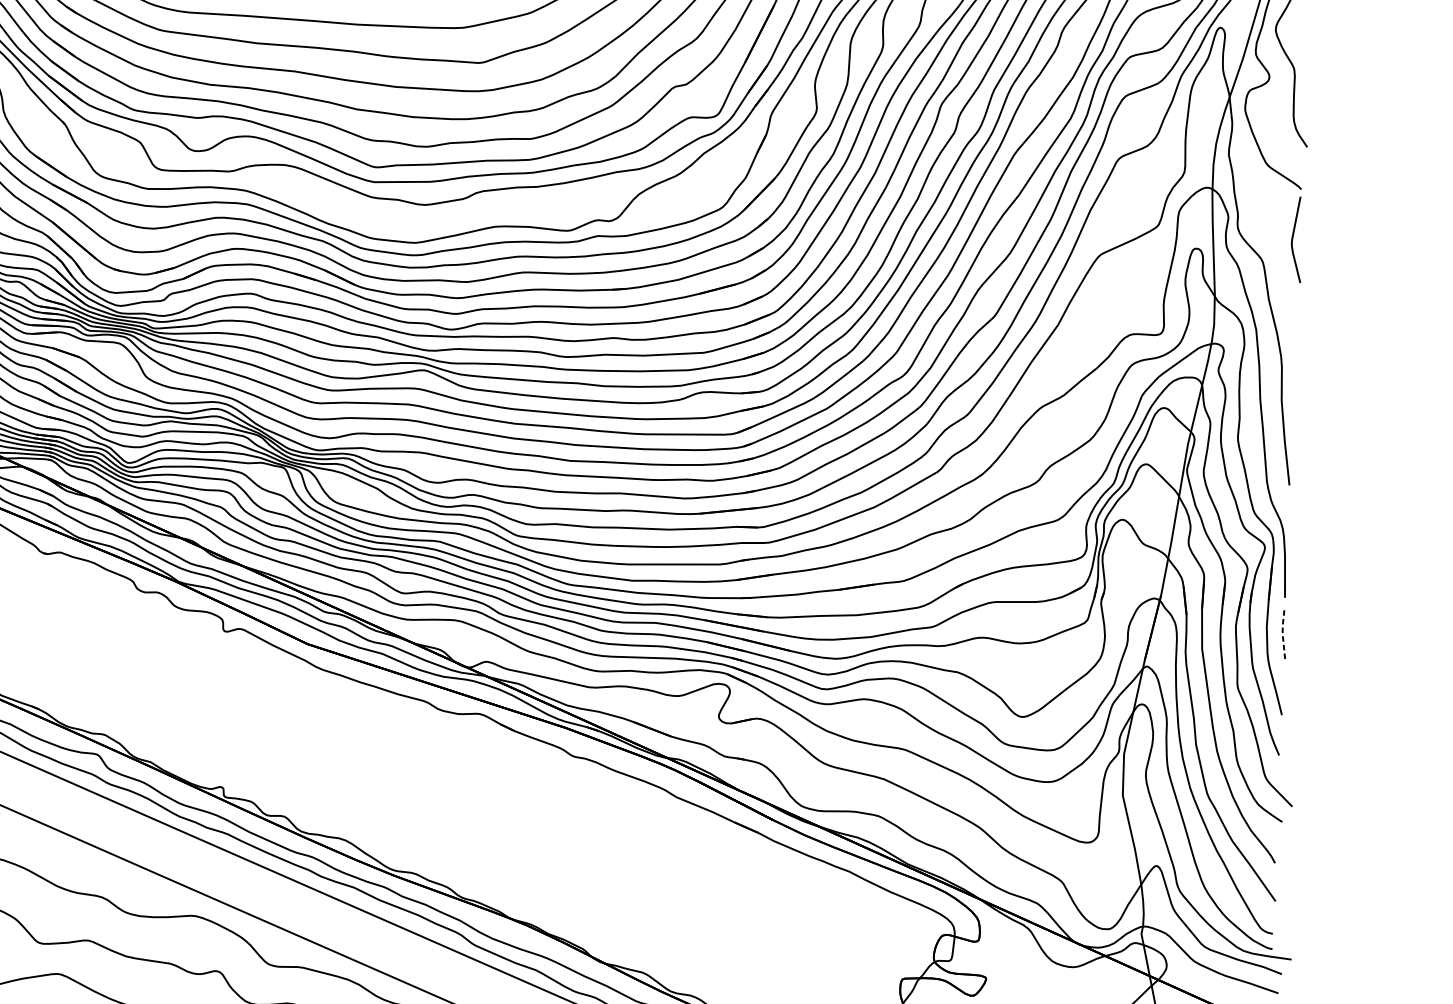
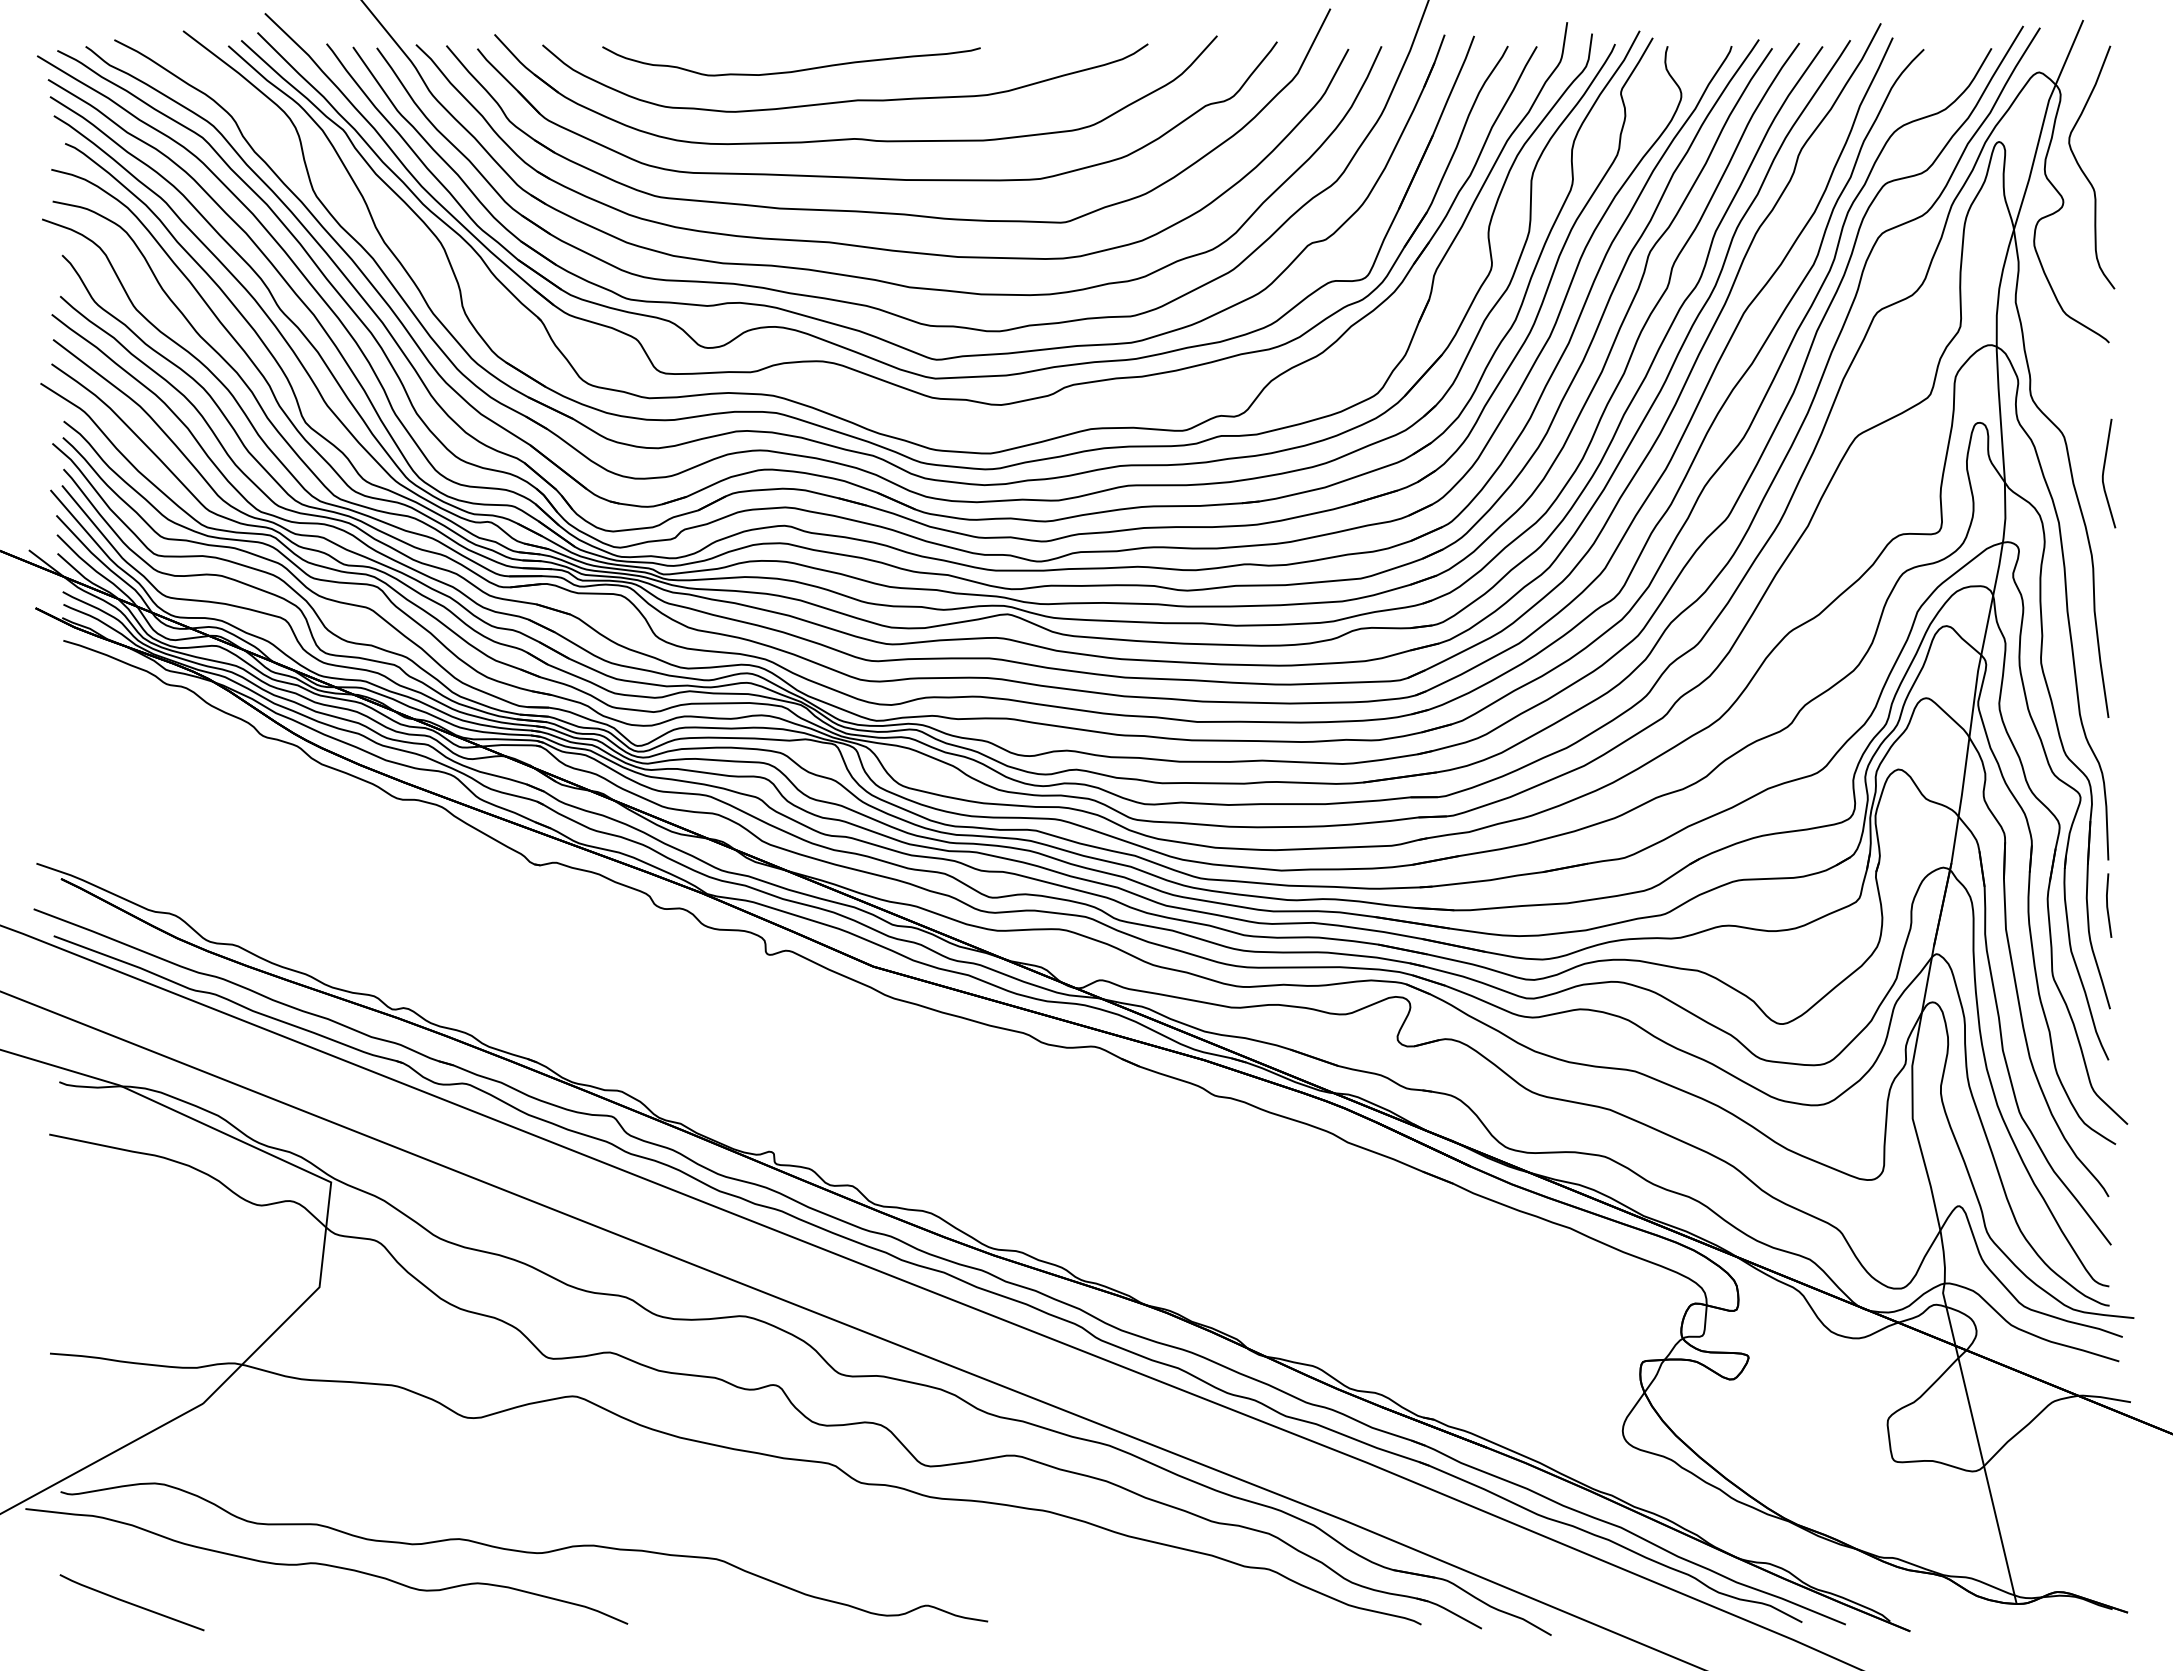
curve: (1293, 238) -> (2104, 472), moved
line: (1282, 632) -> (2107, 904), dashed -> solid

